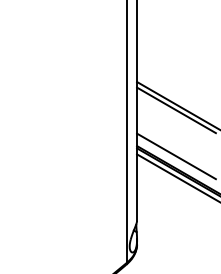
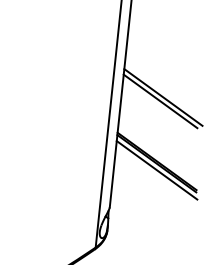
line: (176, 156) -> (155, 147), removed

